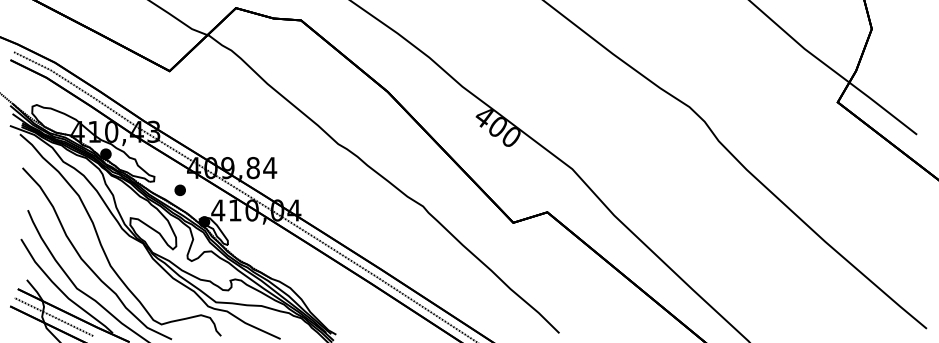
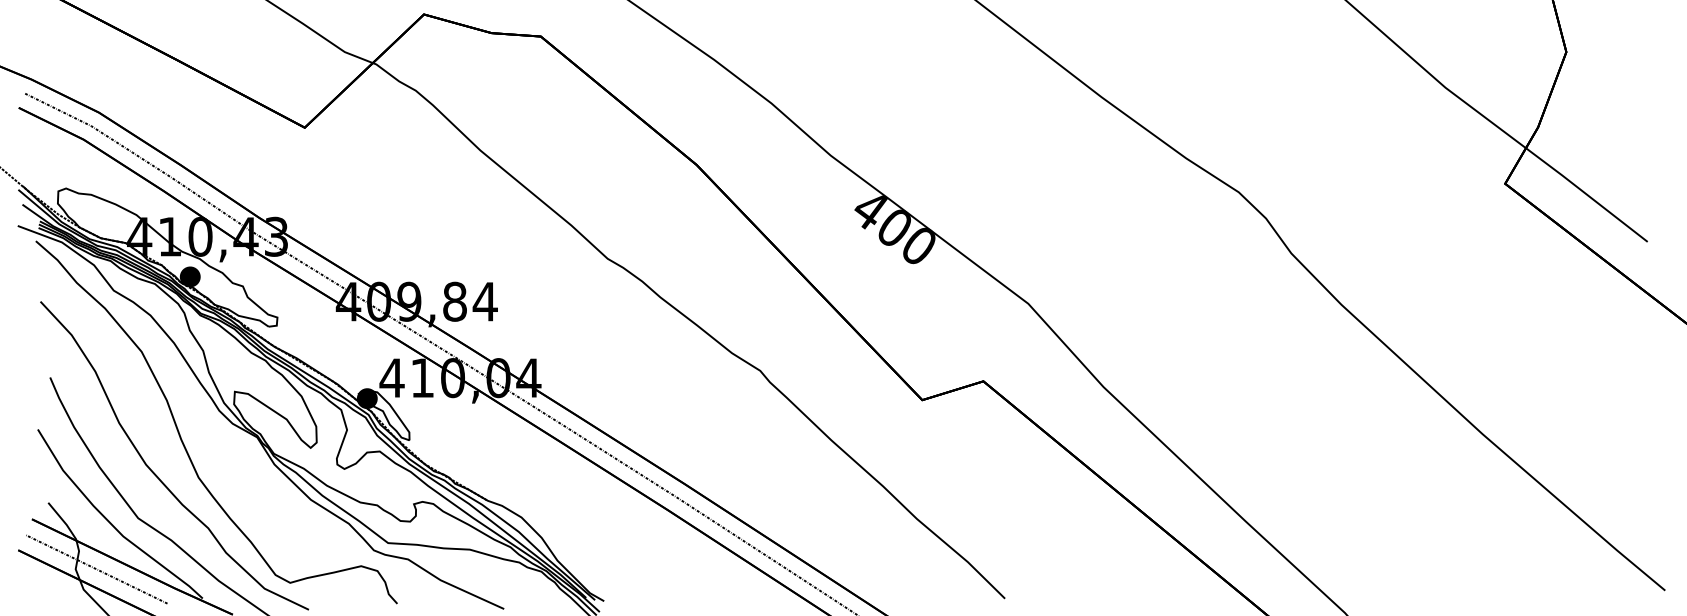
part: (179, 189) -> (322, 340), removed

